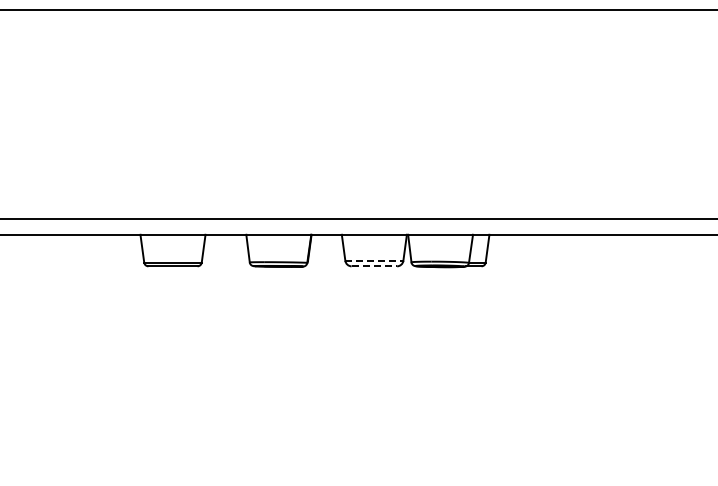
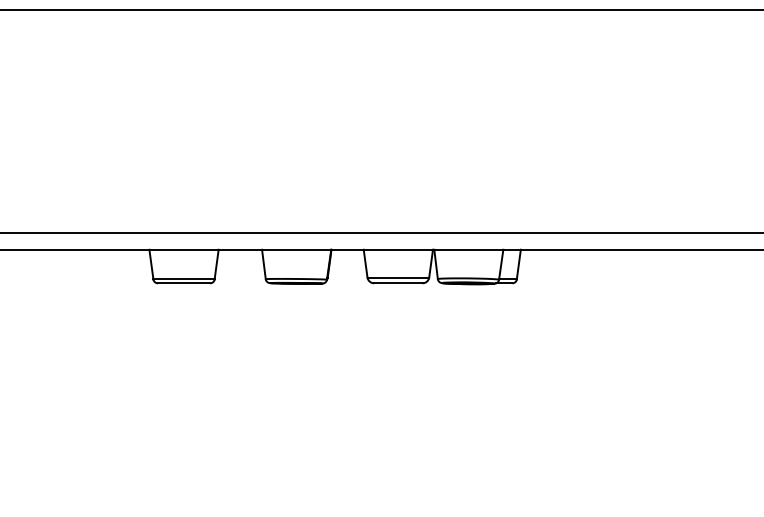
line: (374, 260) -> (398, 277), dashed -> solid
line: (374, 266) -> (398, 283), dashed -> solid

